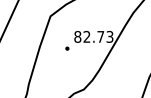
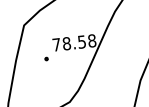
text: (93, 36) -> (73, 42), 82.73 -> 78.58

